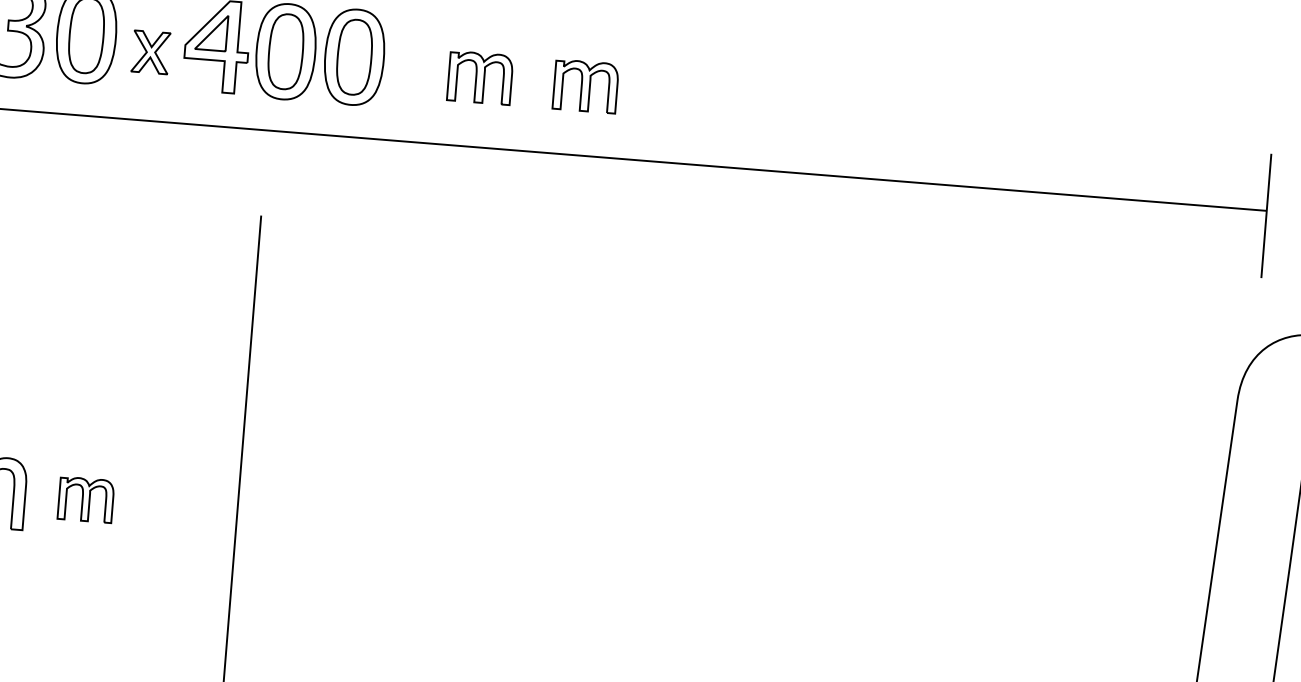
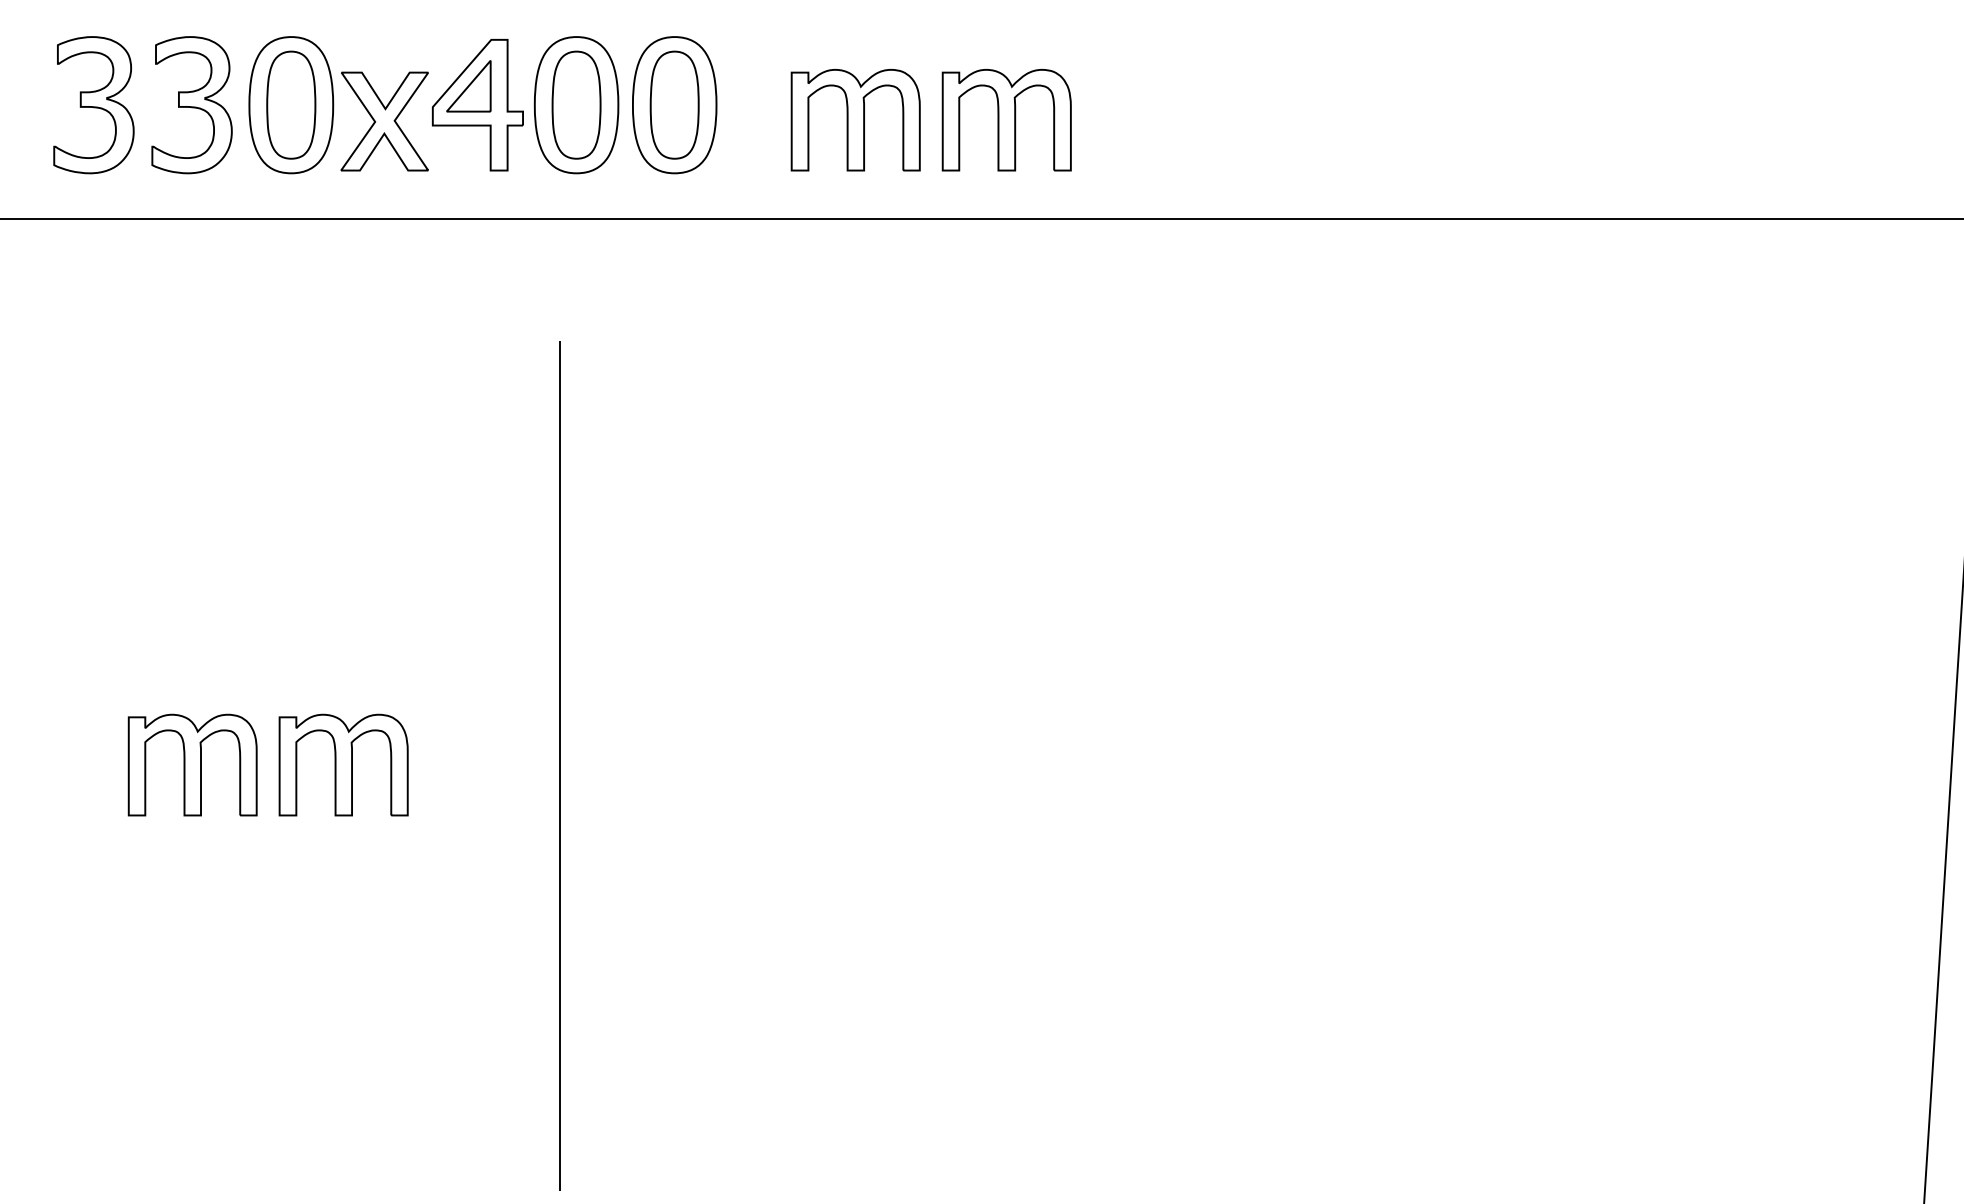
part: (150, 52) -> (384, 121), size x1.67
part: (480, 78) -> (855, 120), size x1.43
part: (585, 86) -> (1006, 120), size x1.43
part: (86, 499) -> (343, 764), size x1.67

